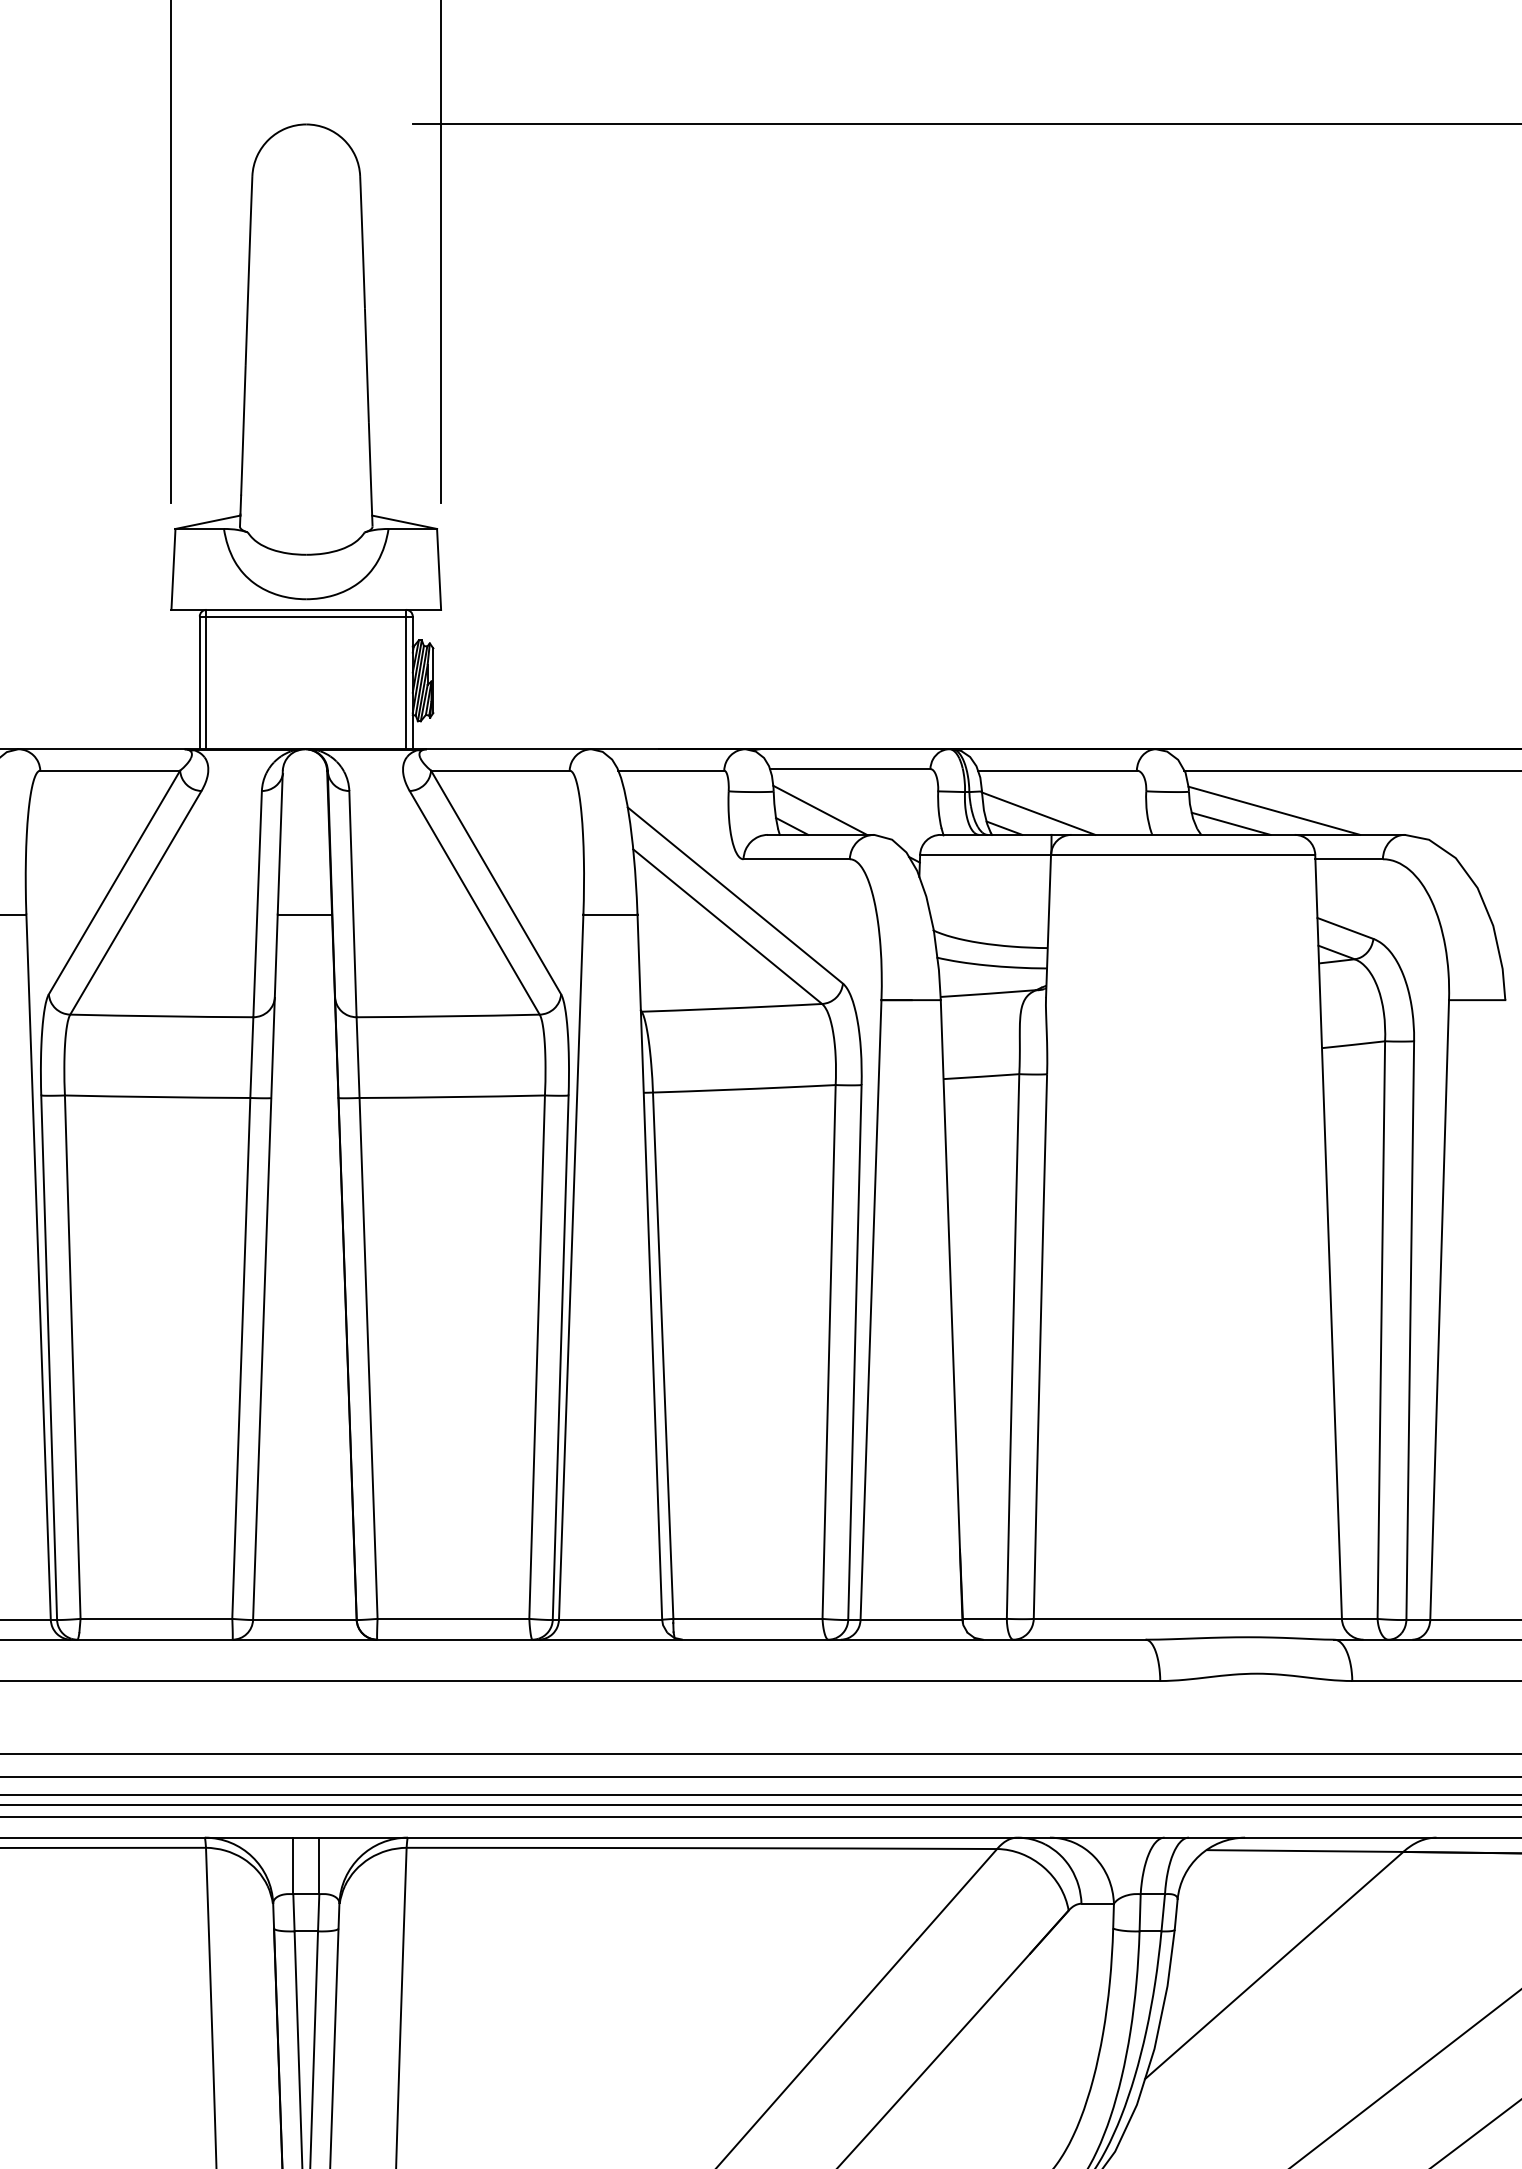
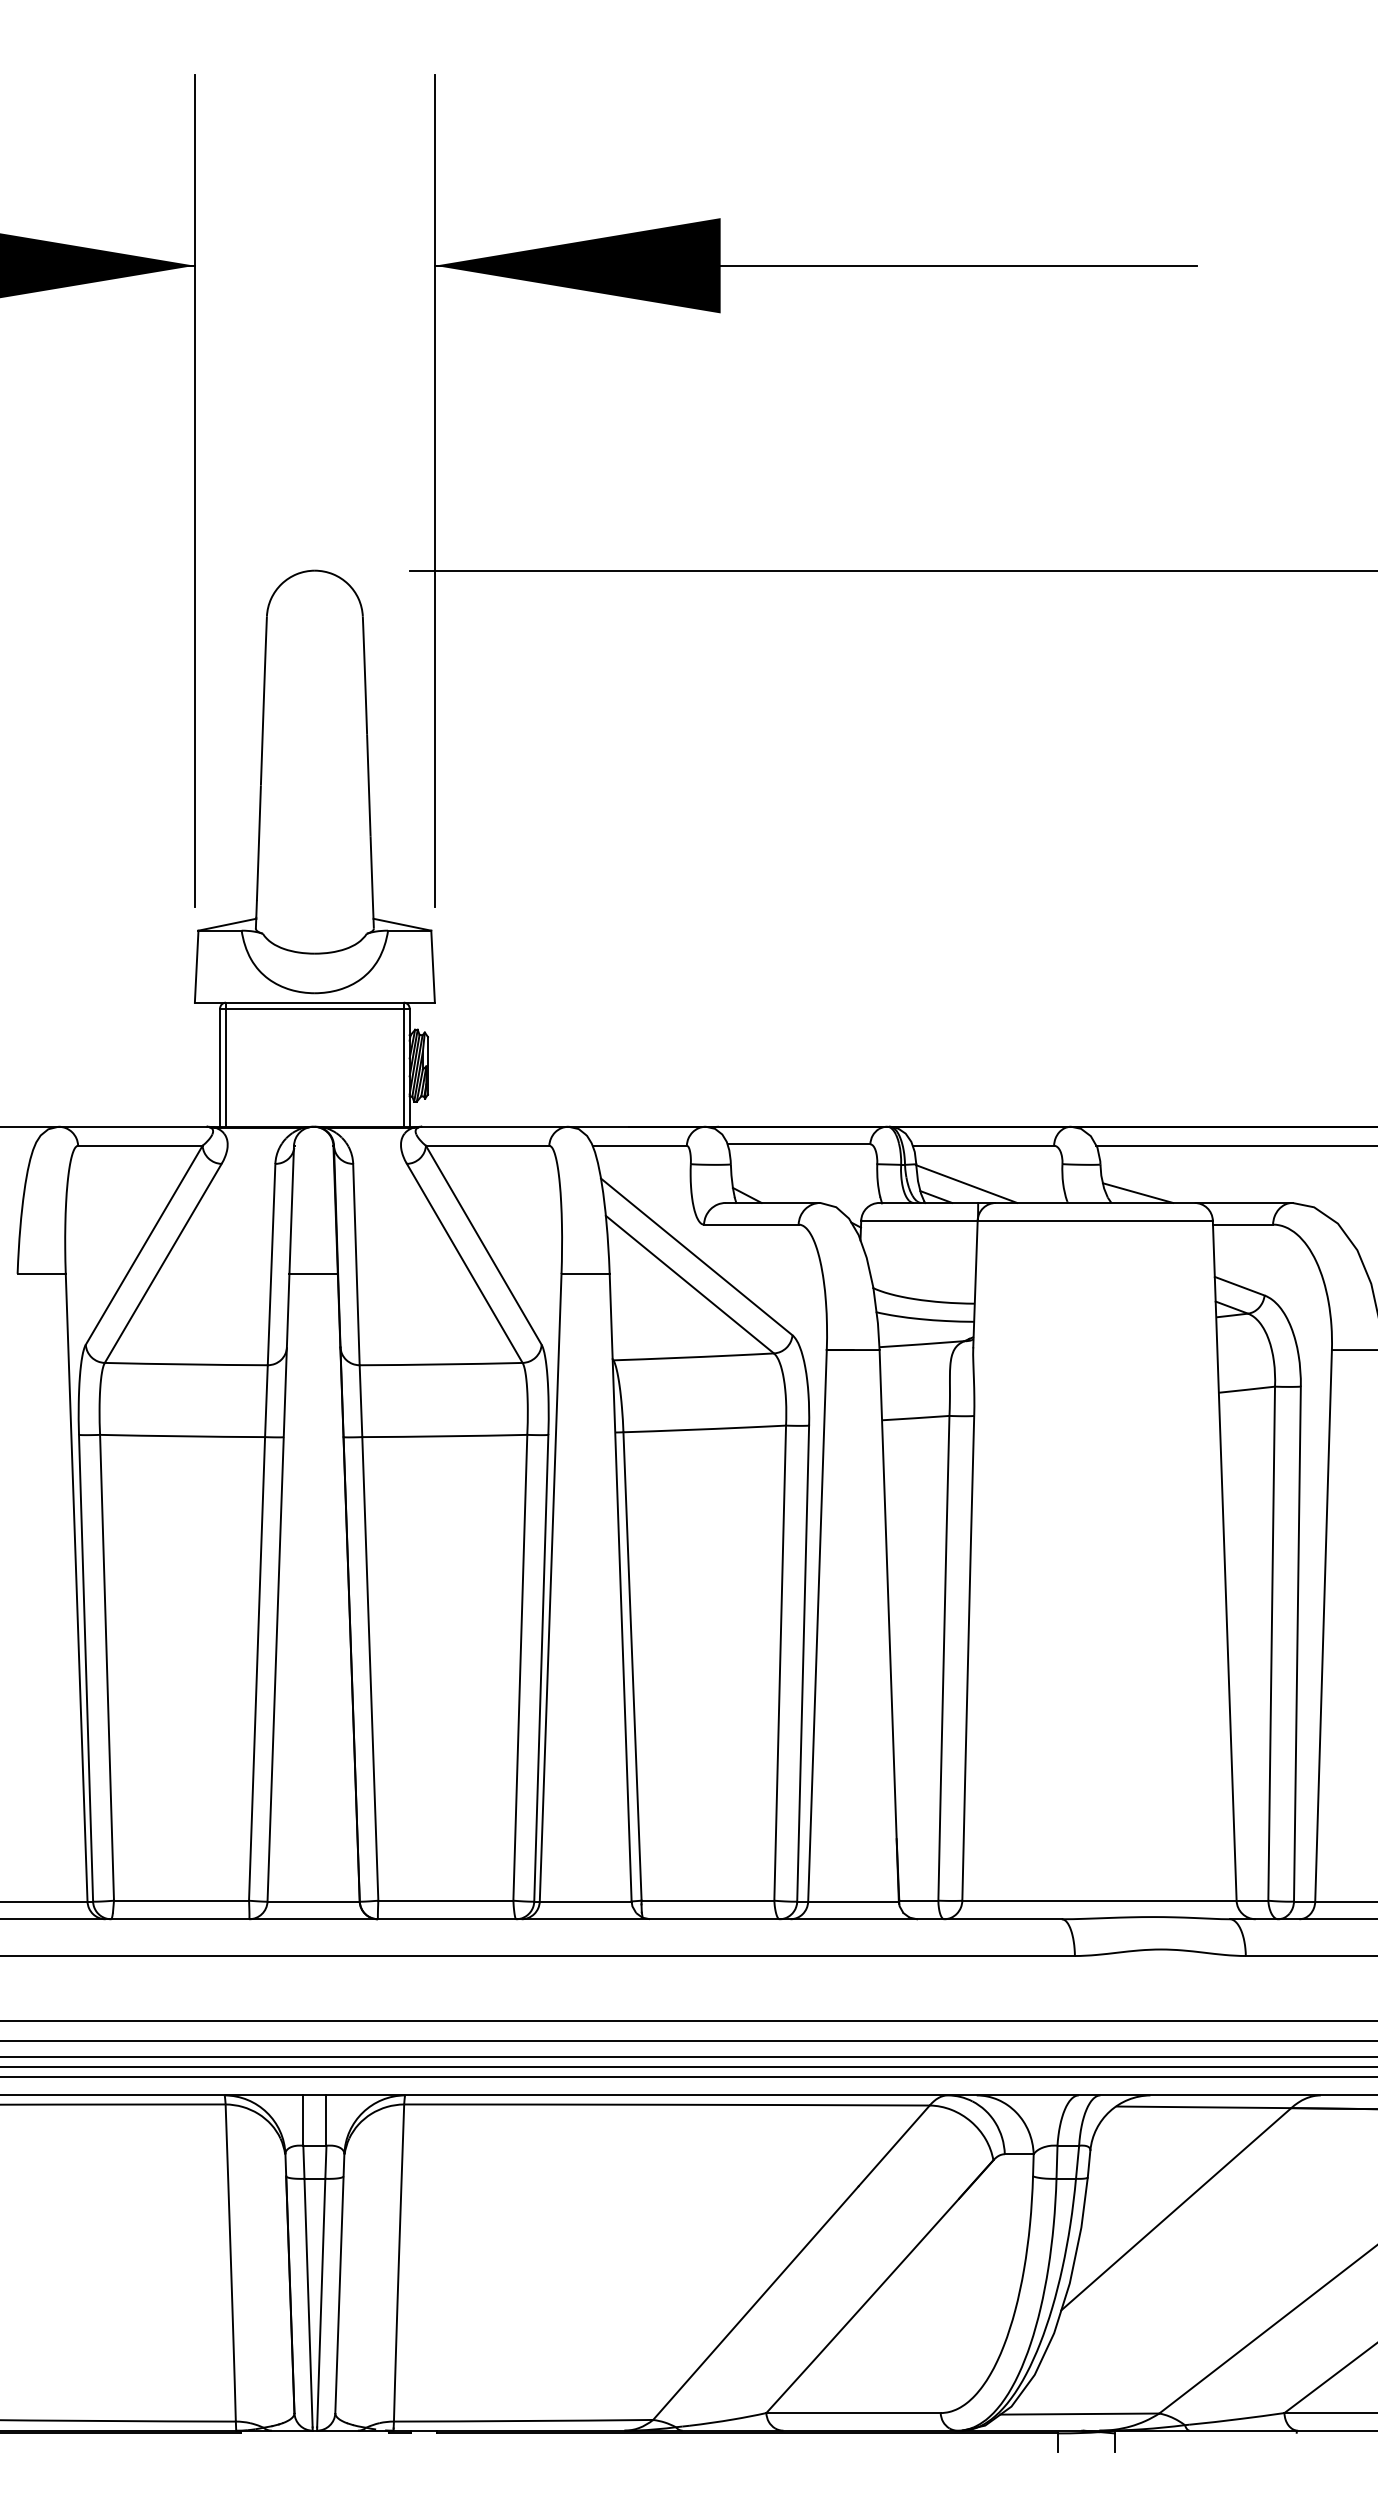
line: (819, 809) -> (771, 1180), removed
line: (1274, 810) -> (1176, 1181), removed

